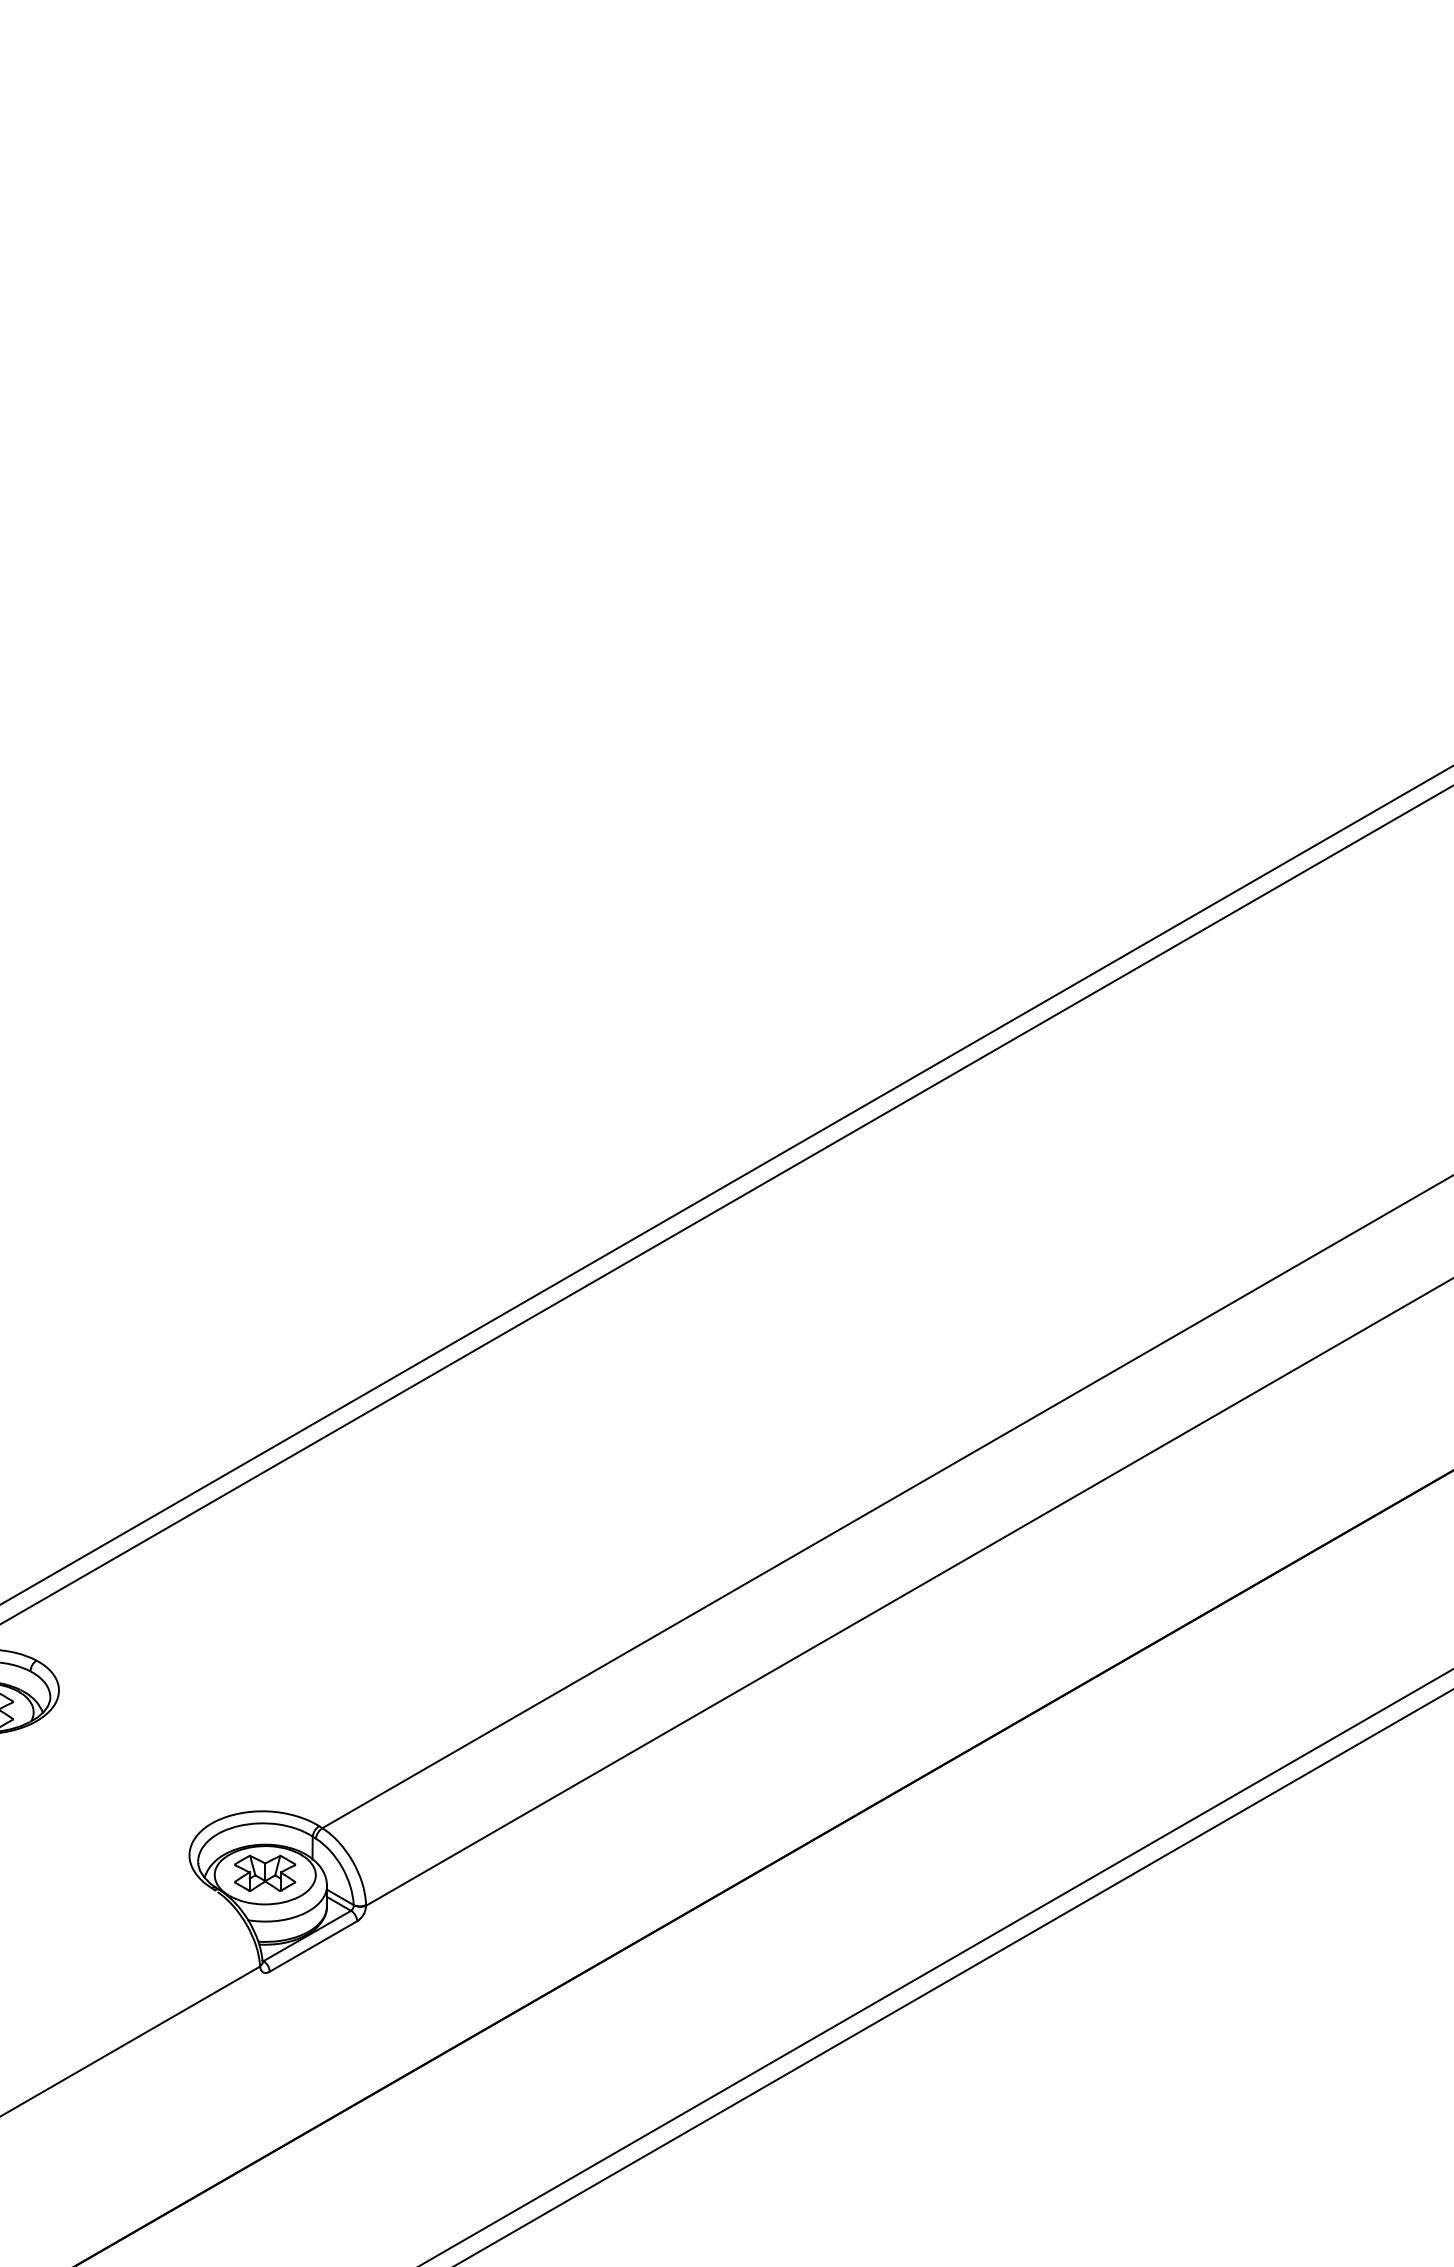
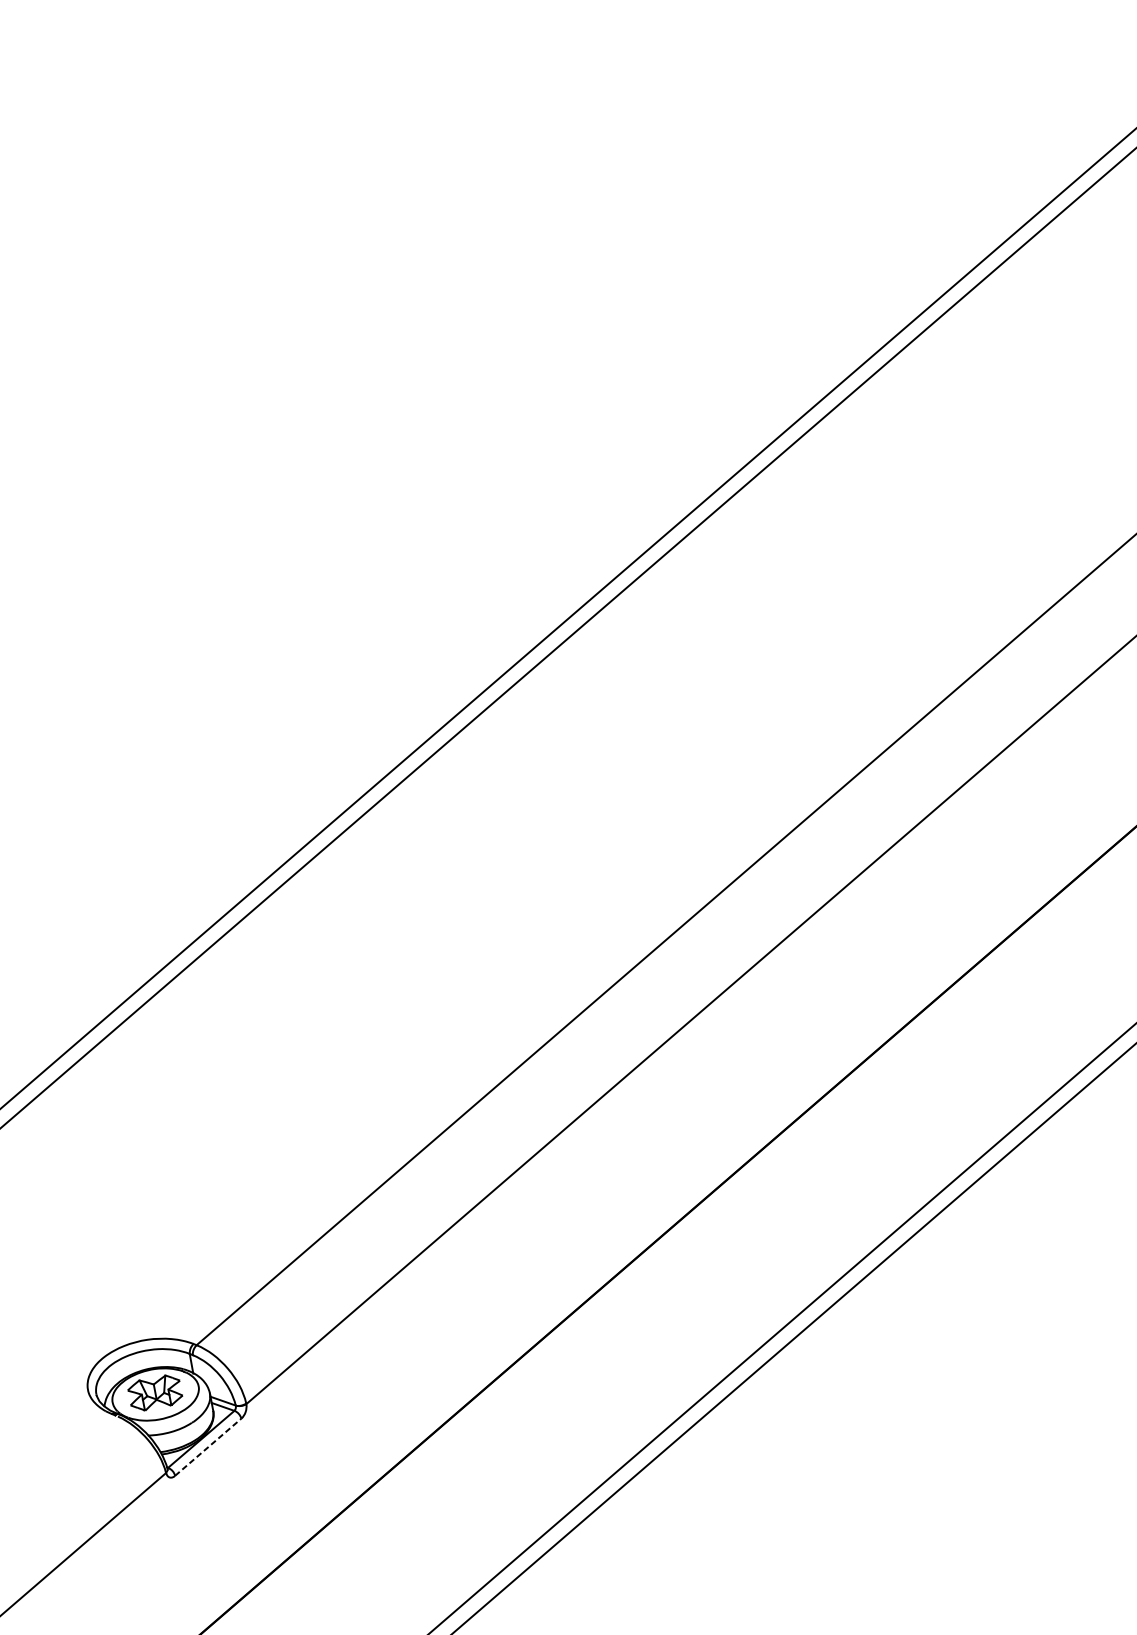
line: (313, 1946) -> (208, 1447), solid -> dashed

